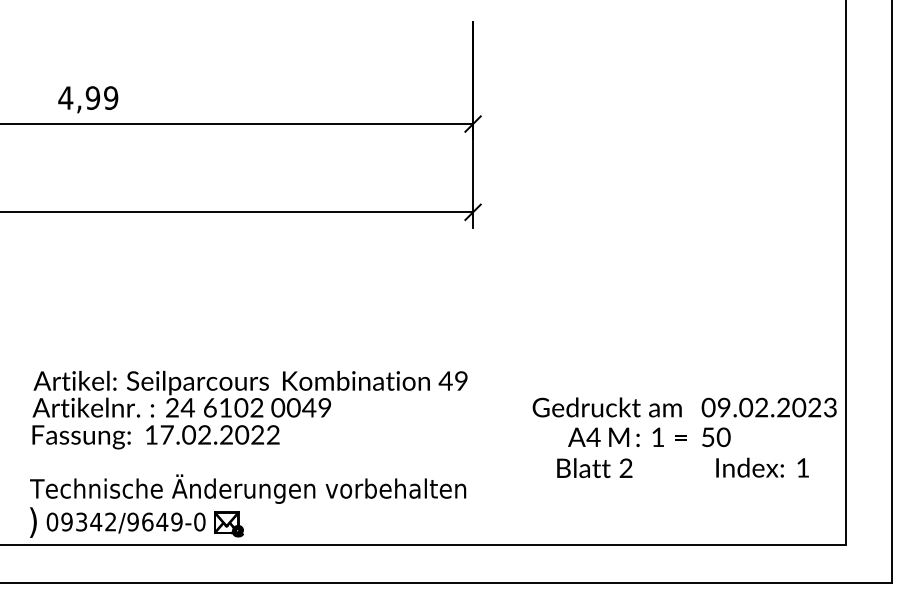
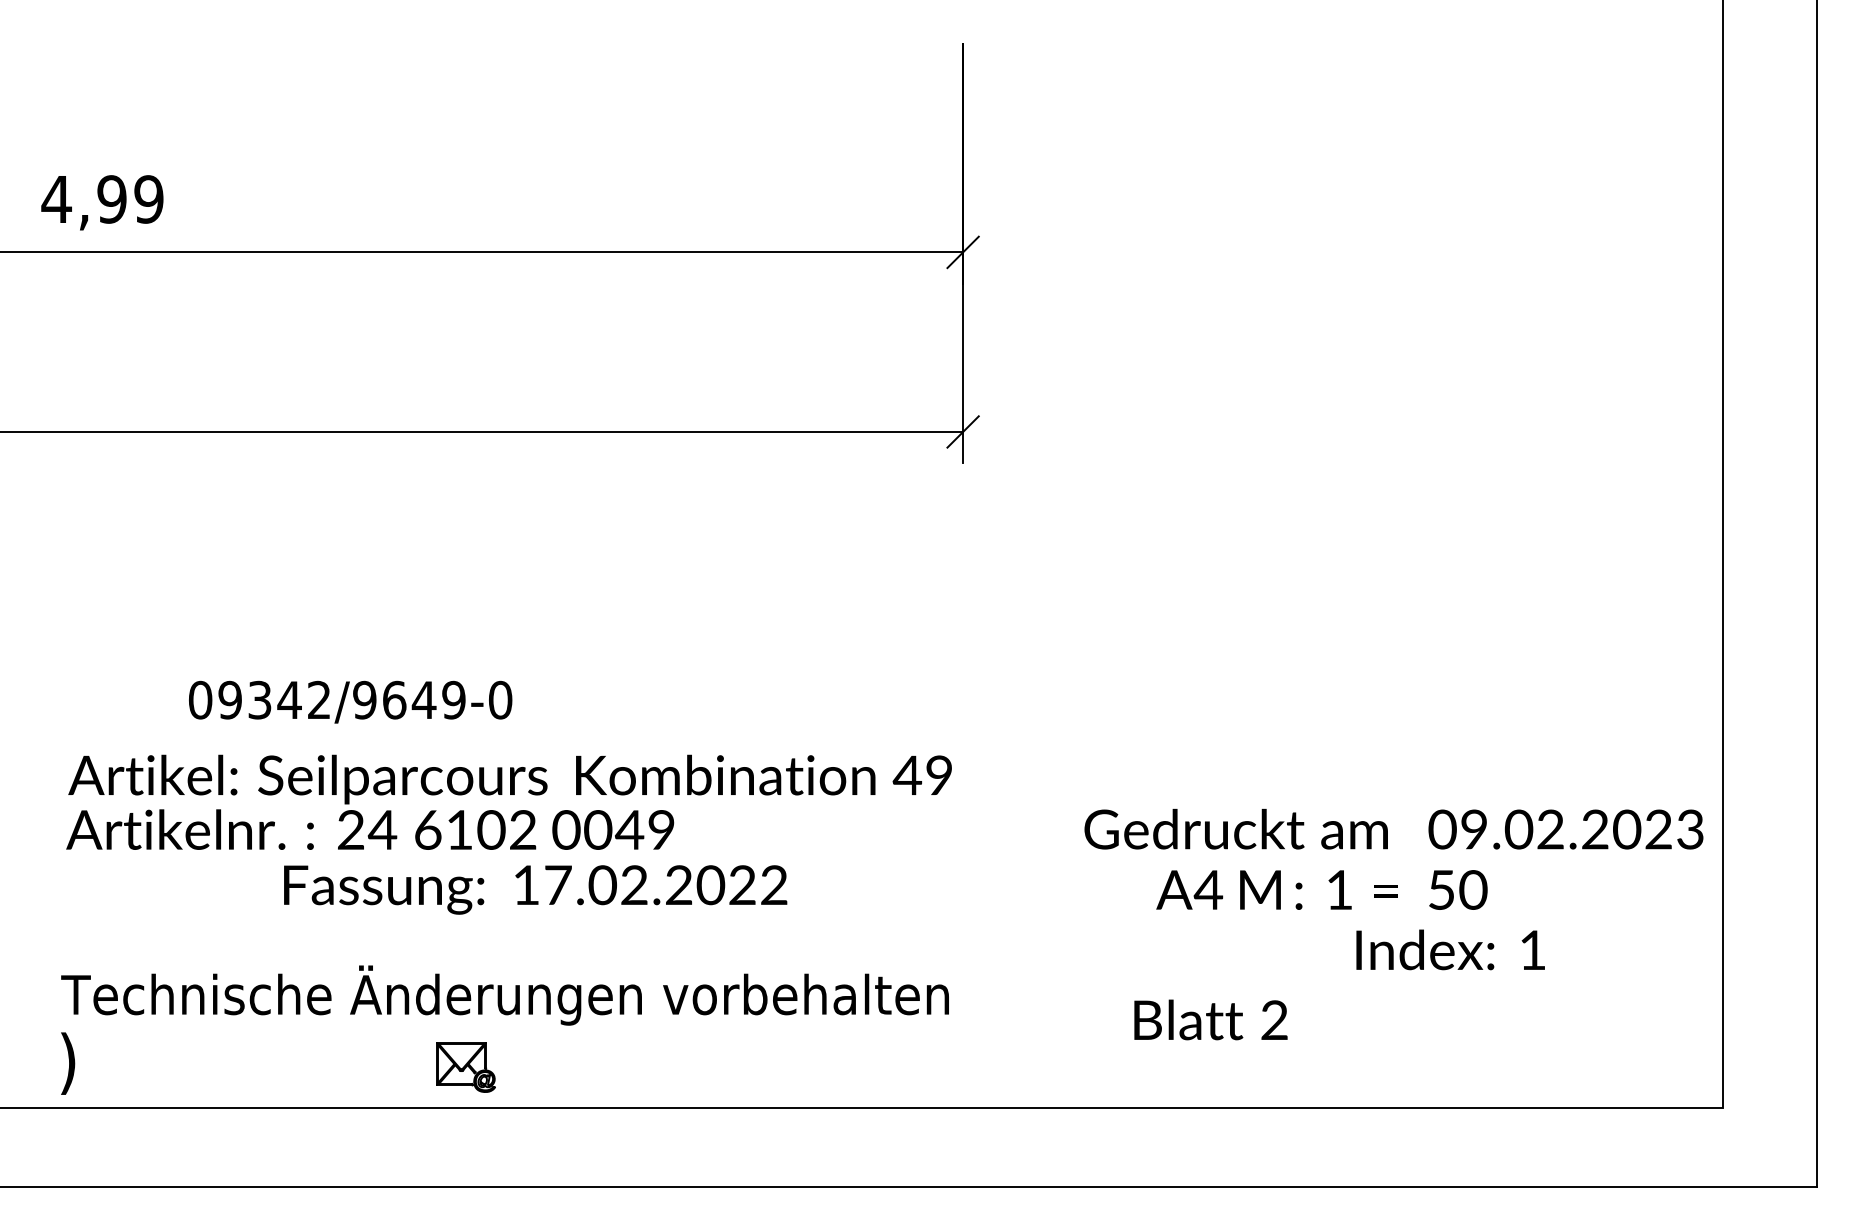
text: (88, 99) -> (102, 202), moved
text: (155, 437) -> (534, 890), moved
text: (762, 467) -> (1450, 949), moved
text: (594, 468) -> (1210, 1020), moved
text: (125, 522) -> (349, 701), moved

